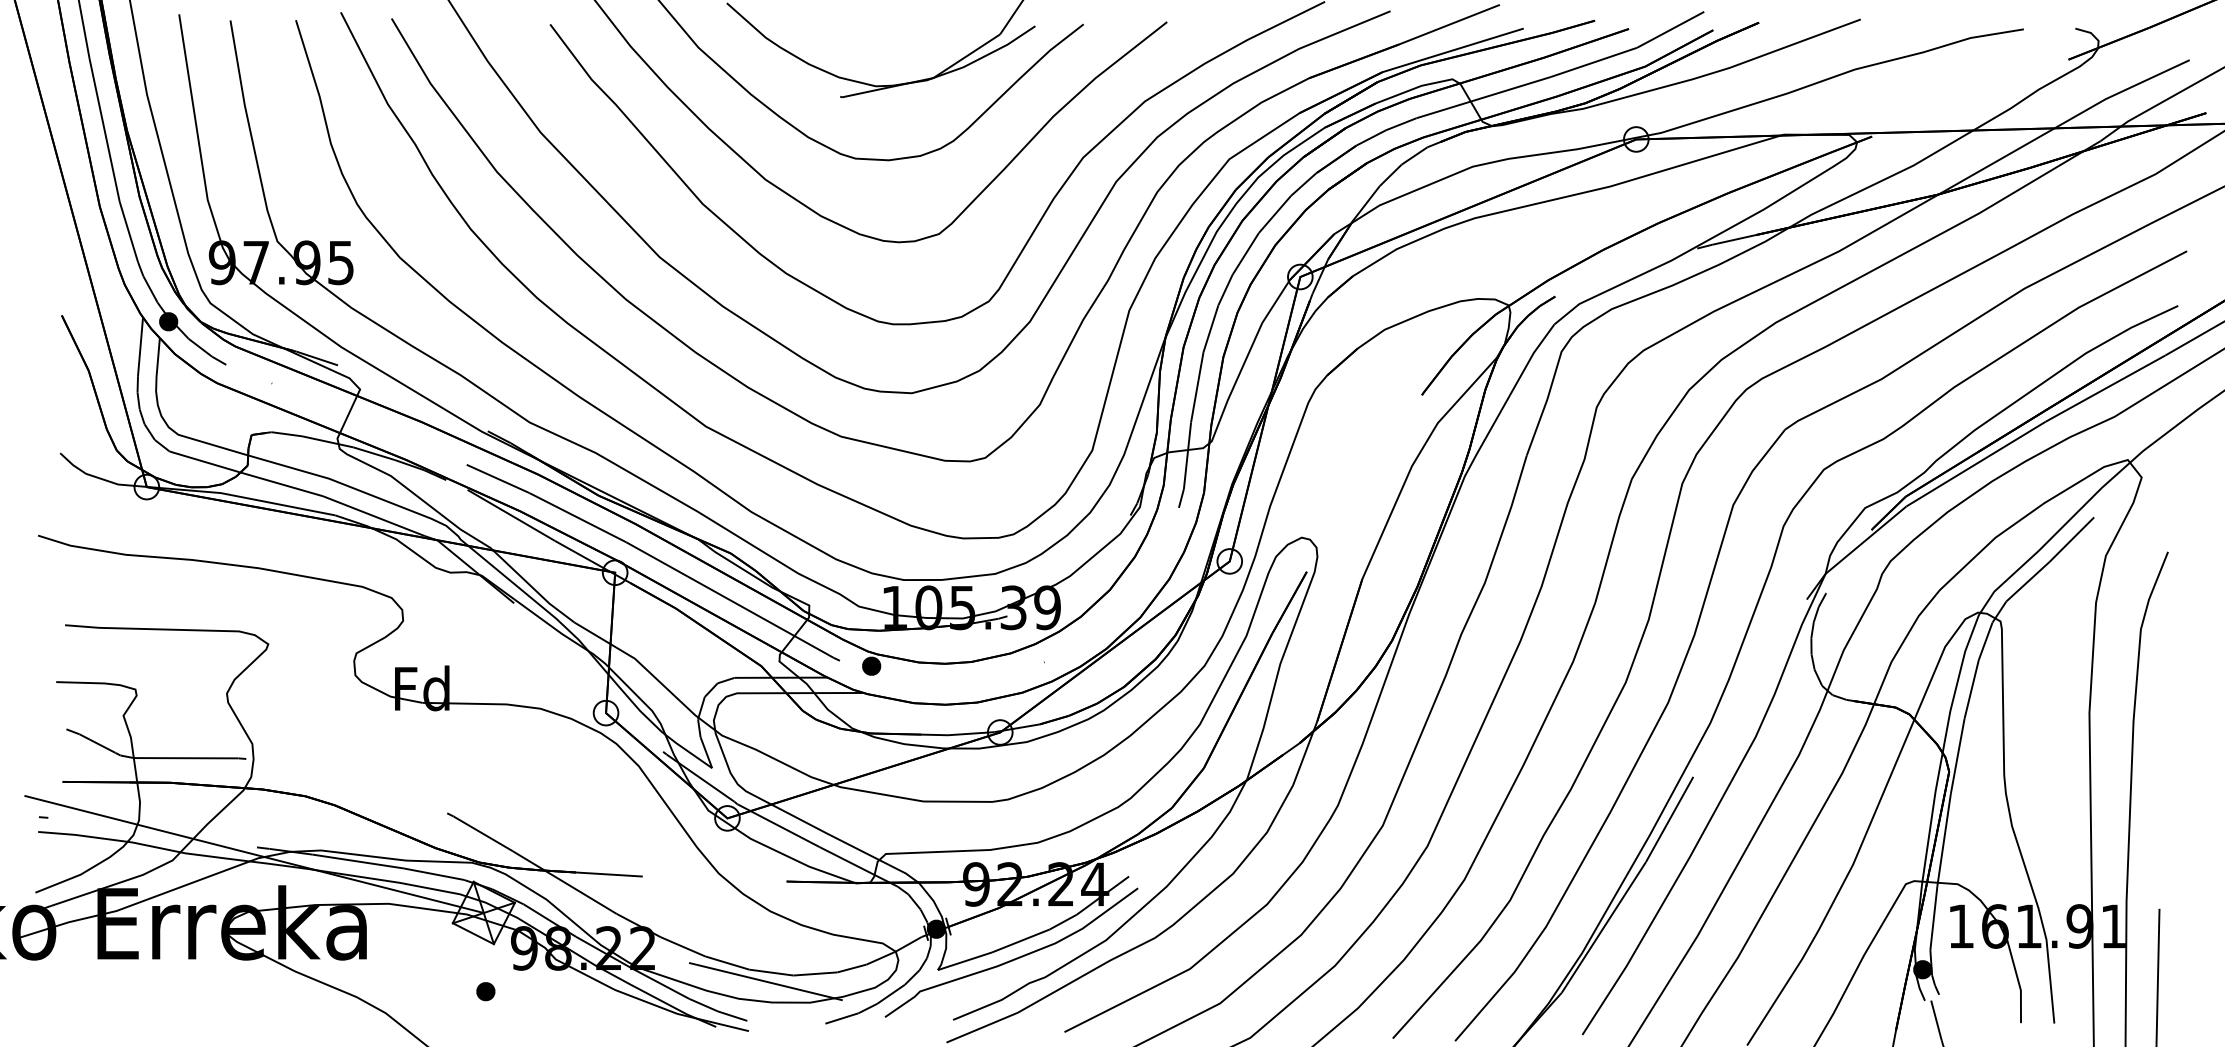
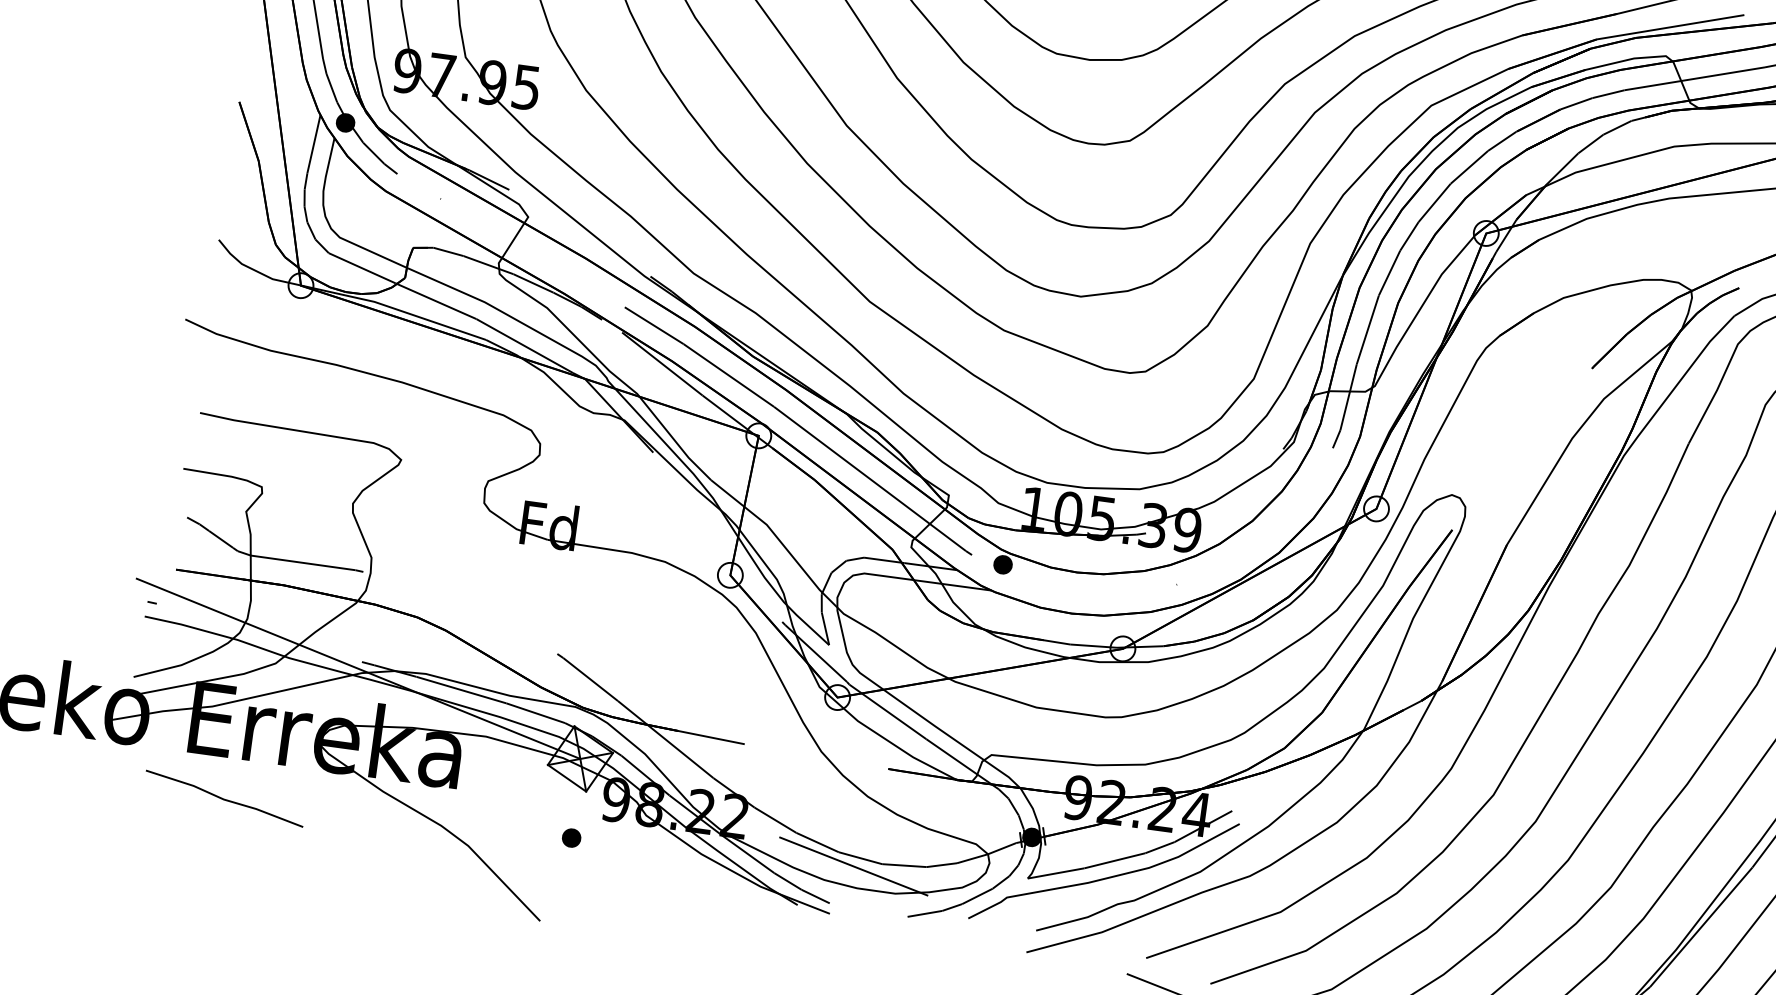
line: (140, 999) -> (224, 798), added

